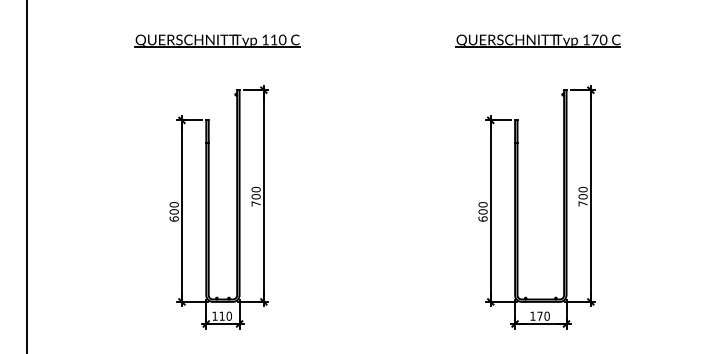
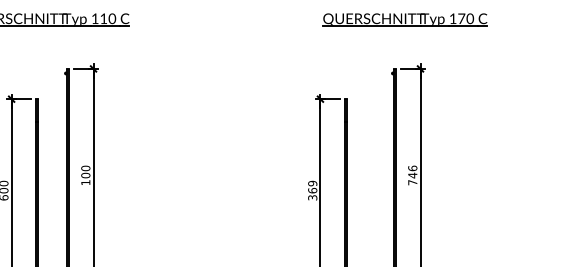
part: (537, 40) -> (404, 19), moved
text: (582, 192) -> (412, 171), 700 -> 746
text: (255, 203) -> (85, 182), 700 -> 100
text: (482, 211) -> (312, 190), 600 -> 369

